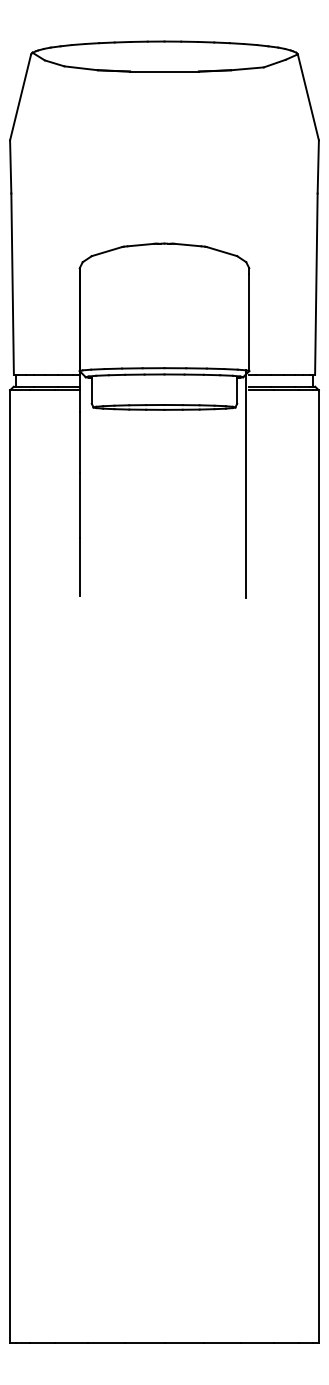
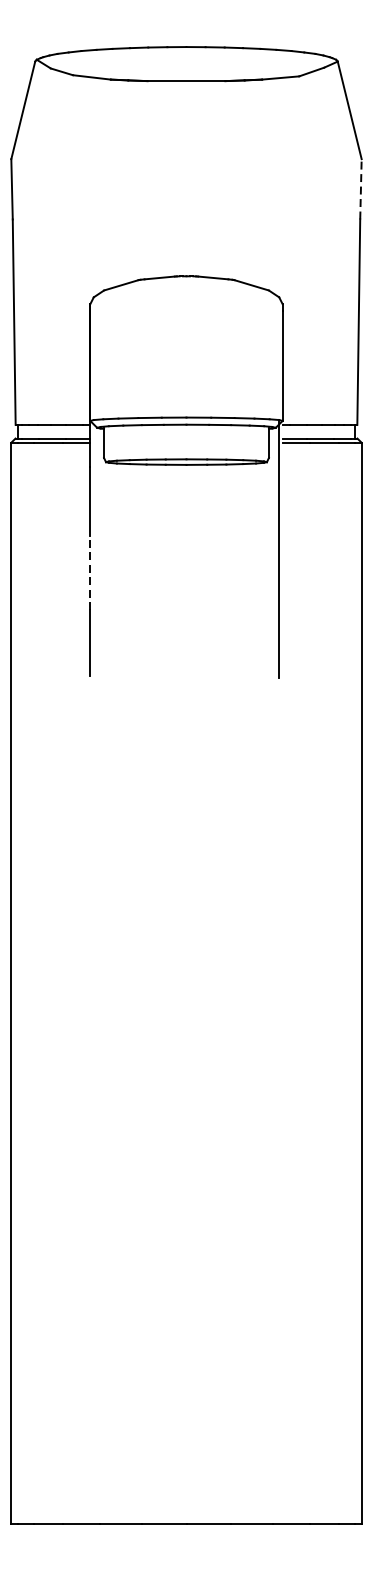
line: (318, 166) -> (361, 188), solid -> dashed
line: (79, 504) -> (90, 572), solid -> dashed

